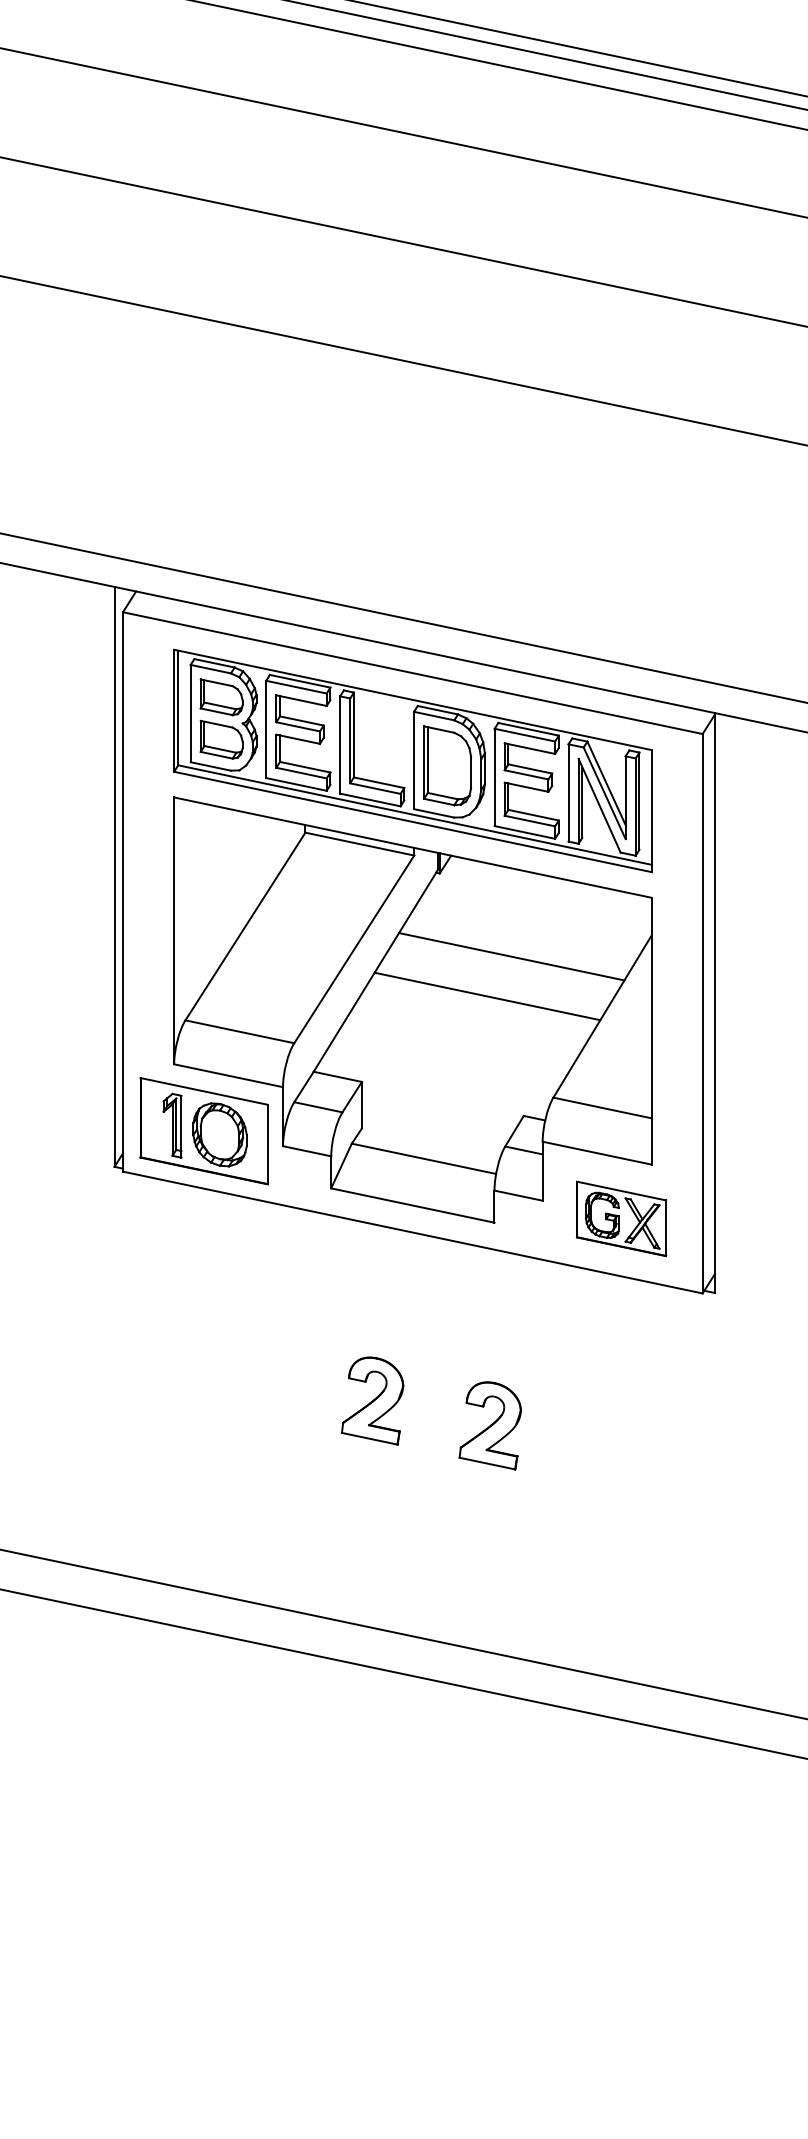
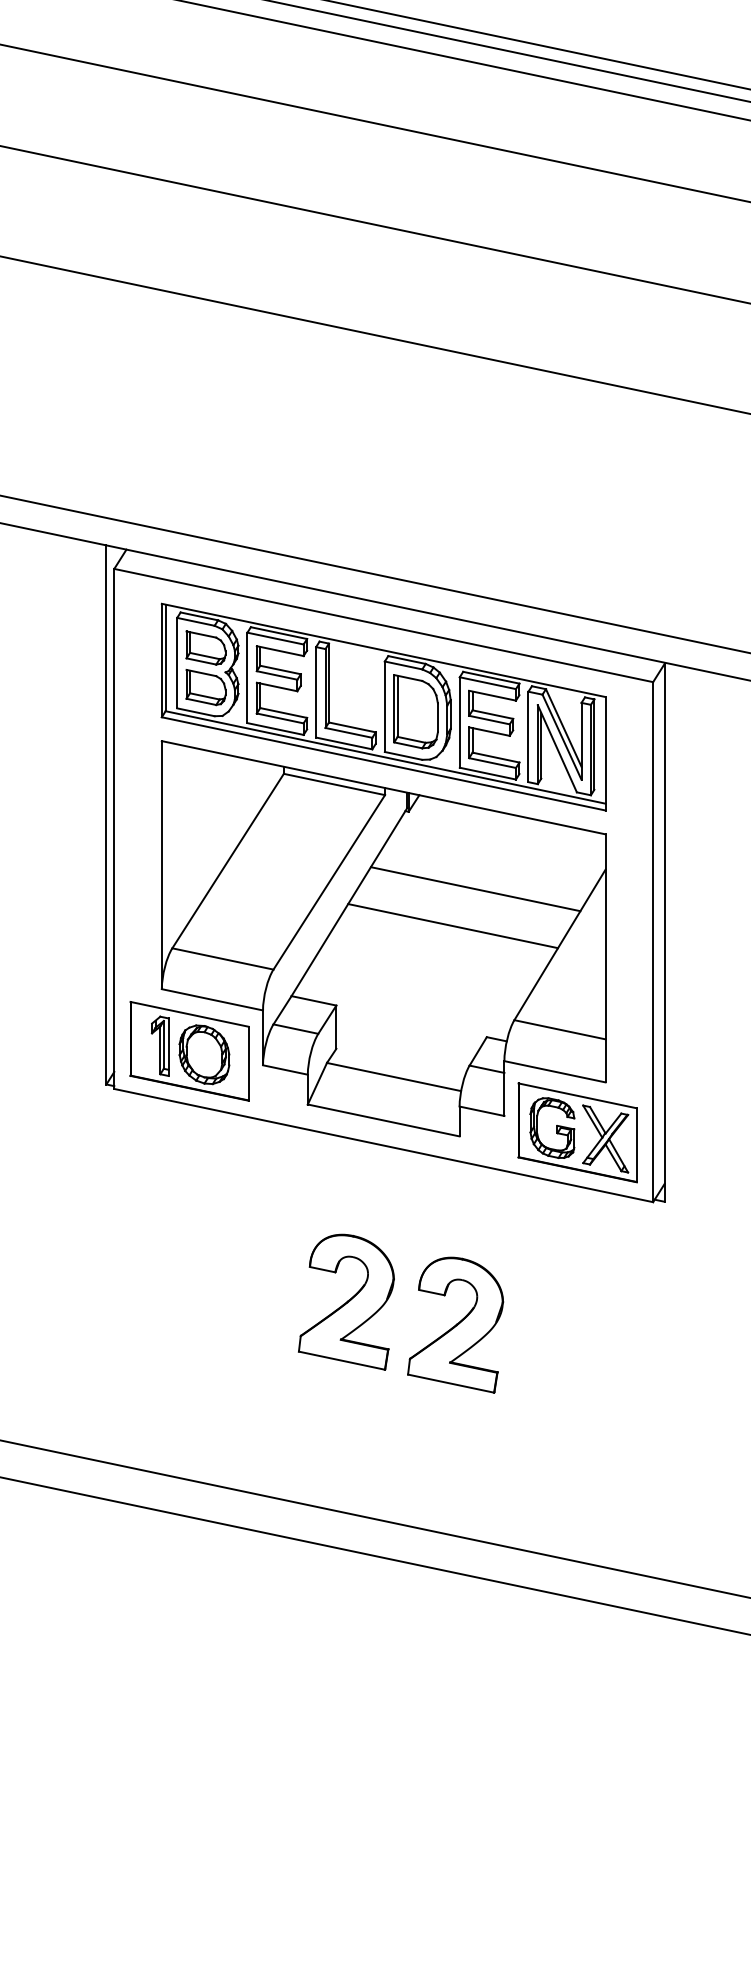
part: (621, 1218) -> (577, 1132), size x1.43
part: (372, 1400) -> (346, 1301), size x1.67
part: (490, 1425) -> (455, 1324), size x1.67

